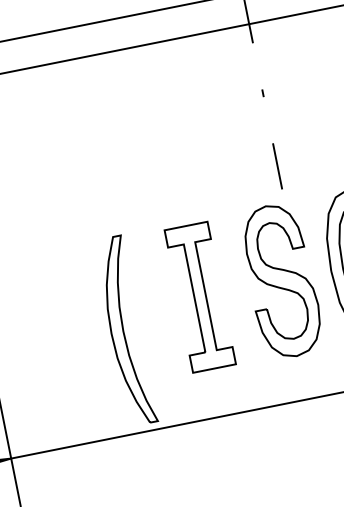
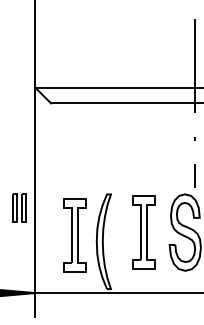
part: (65, 330) -> (74, 235), added

